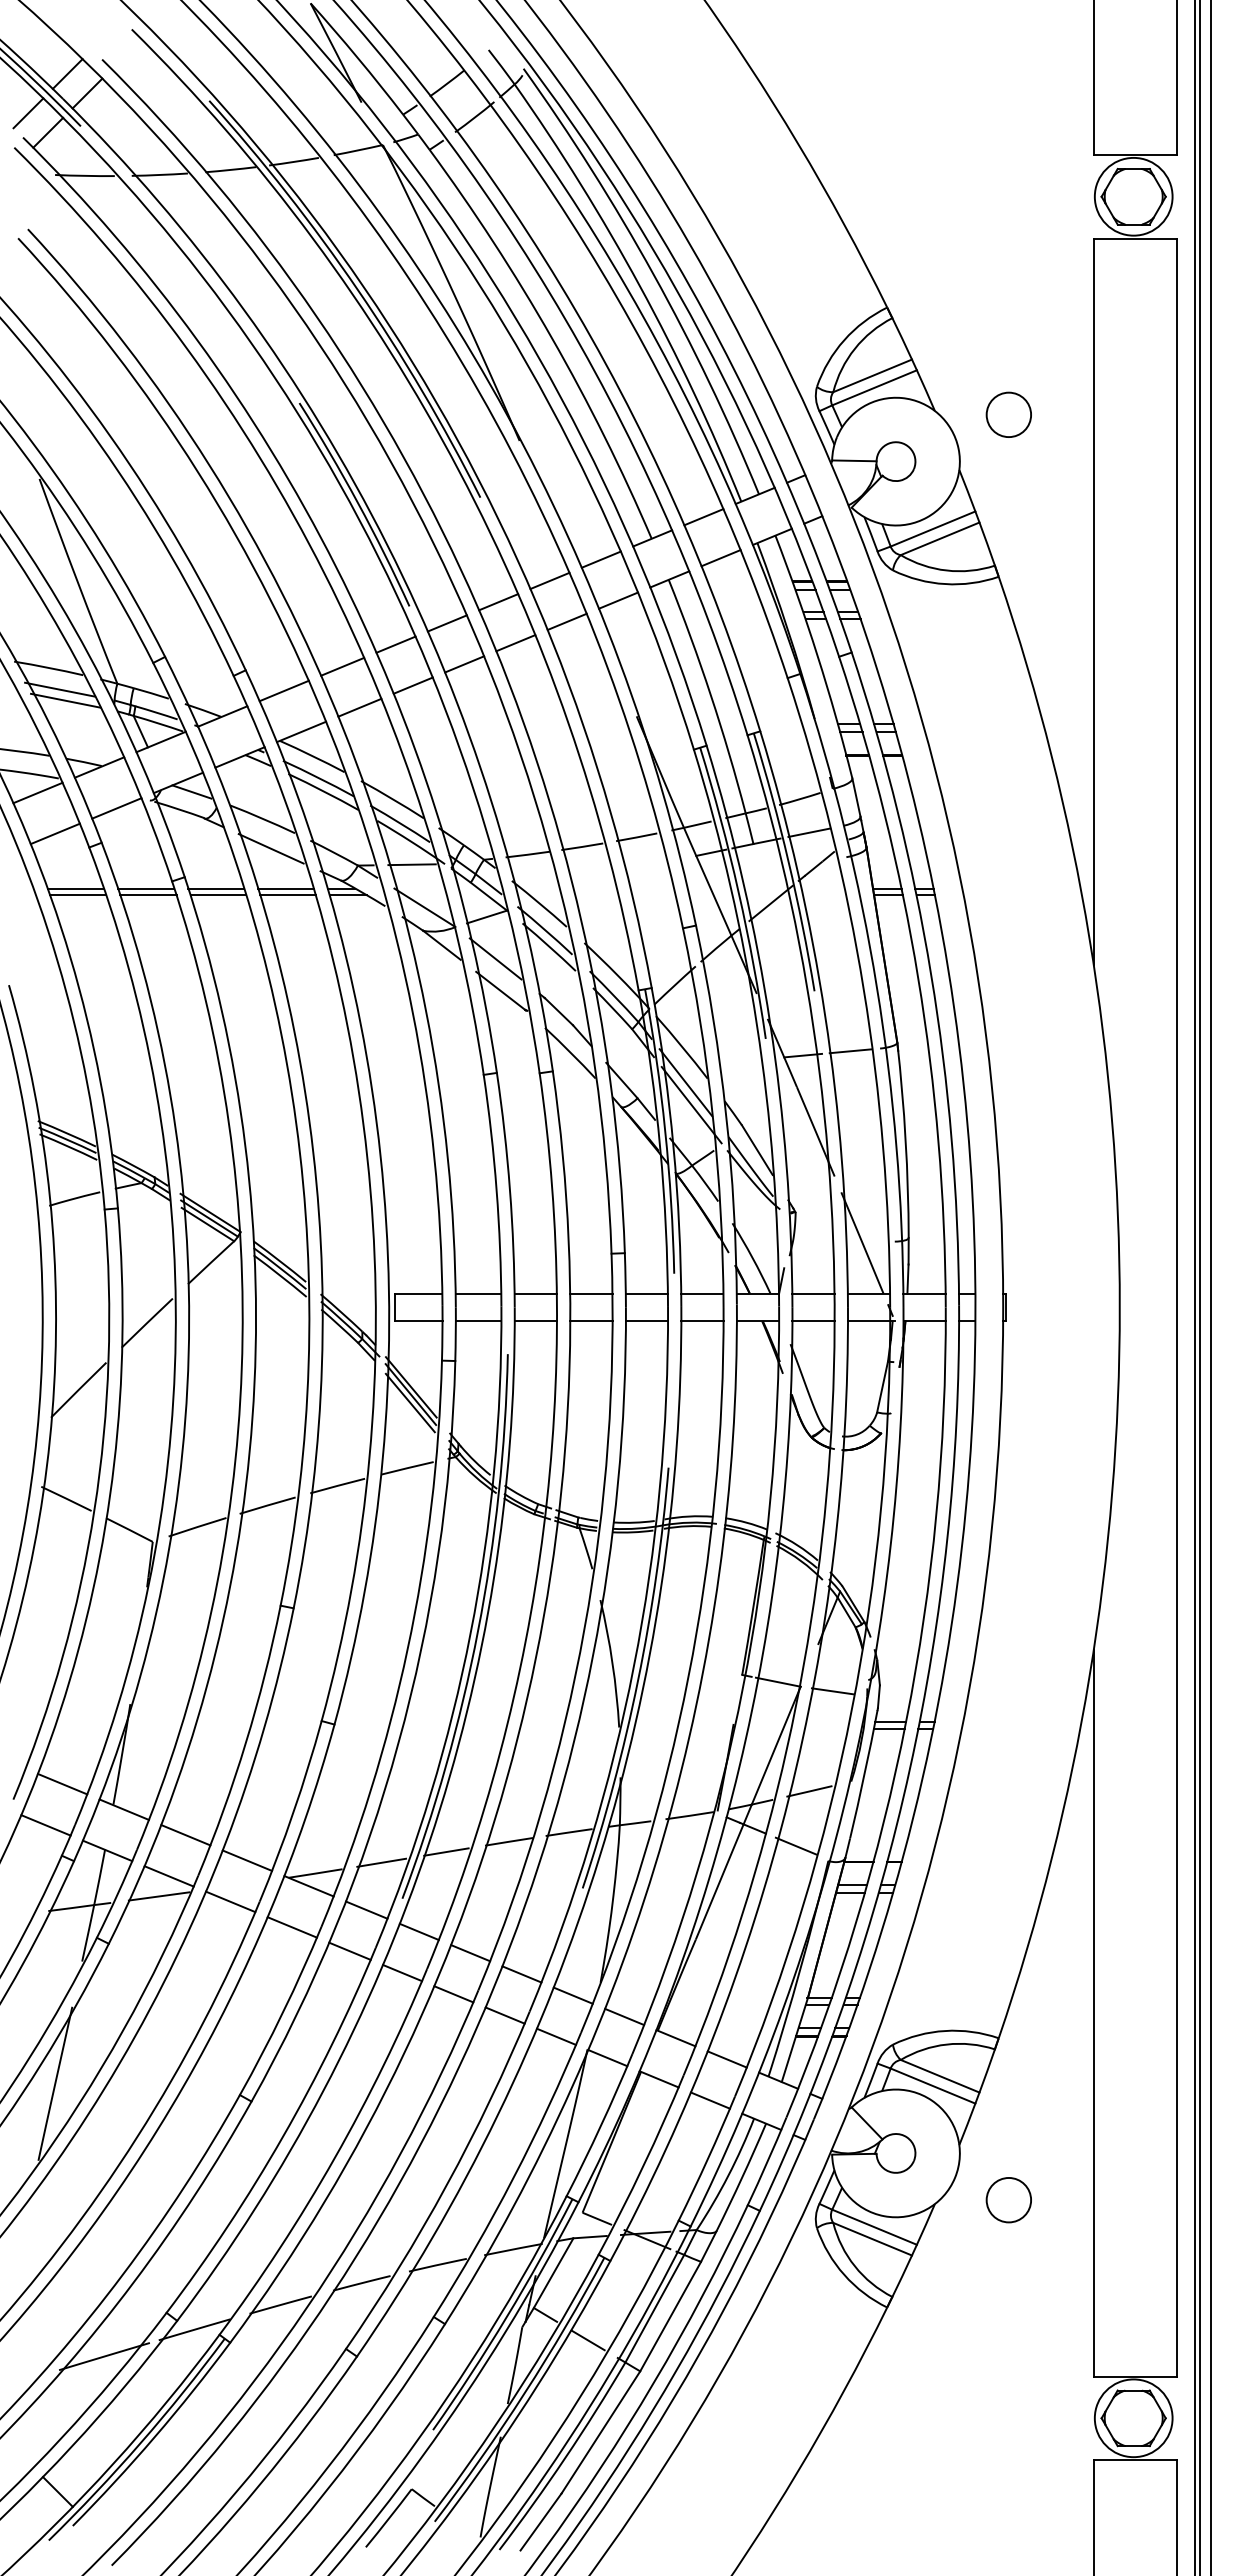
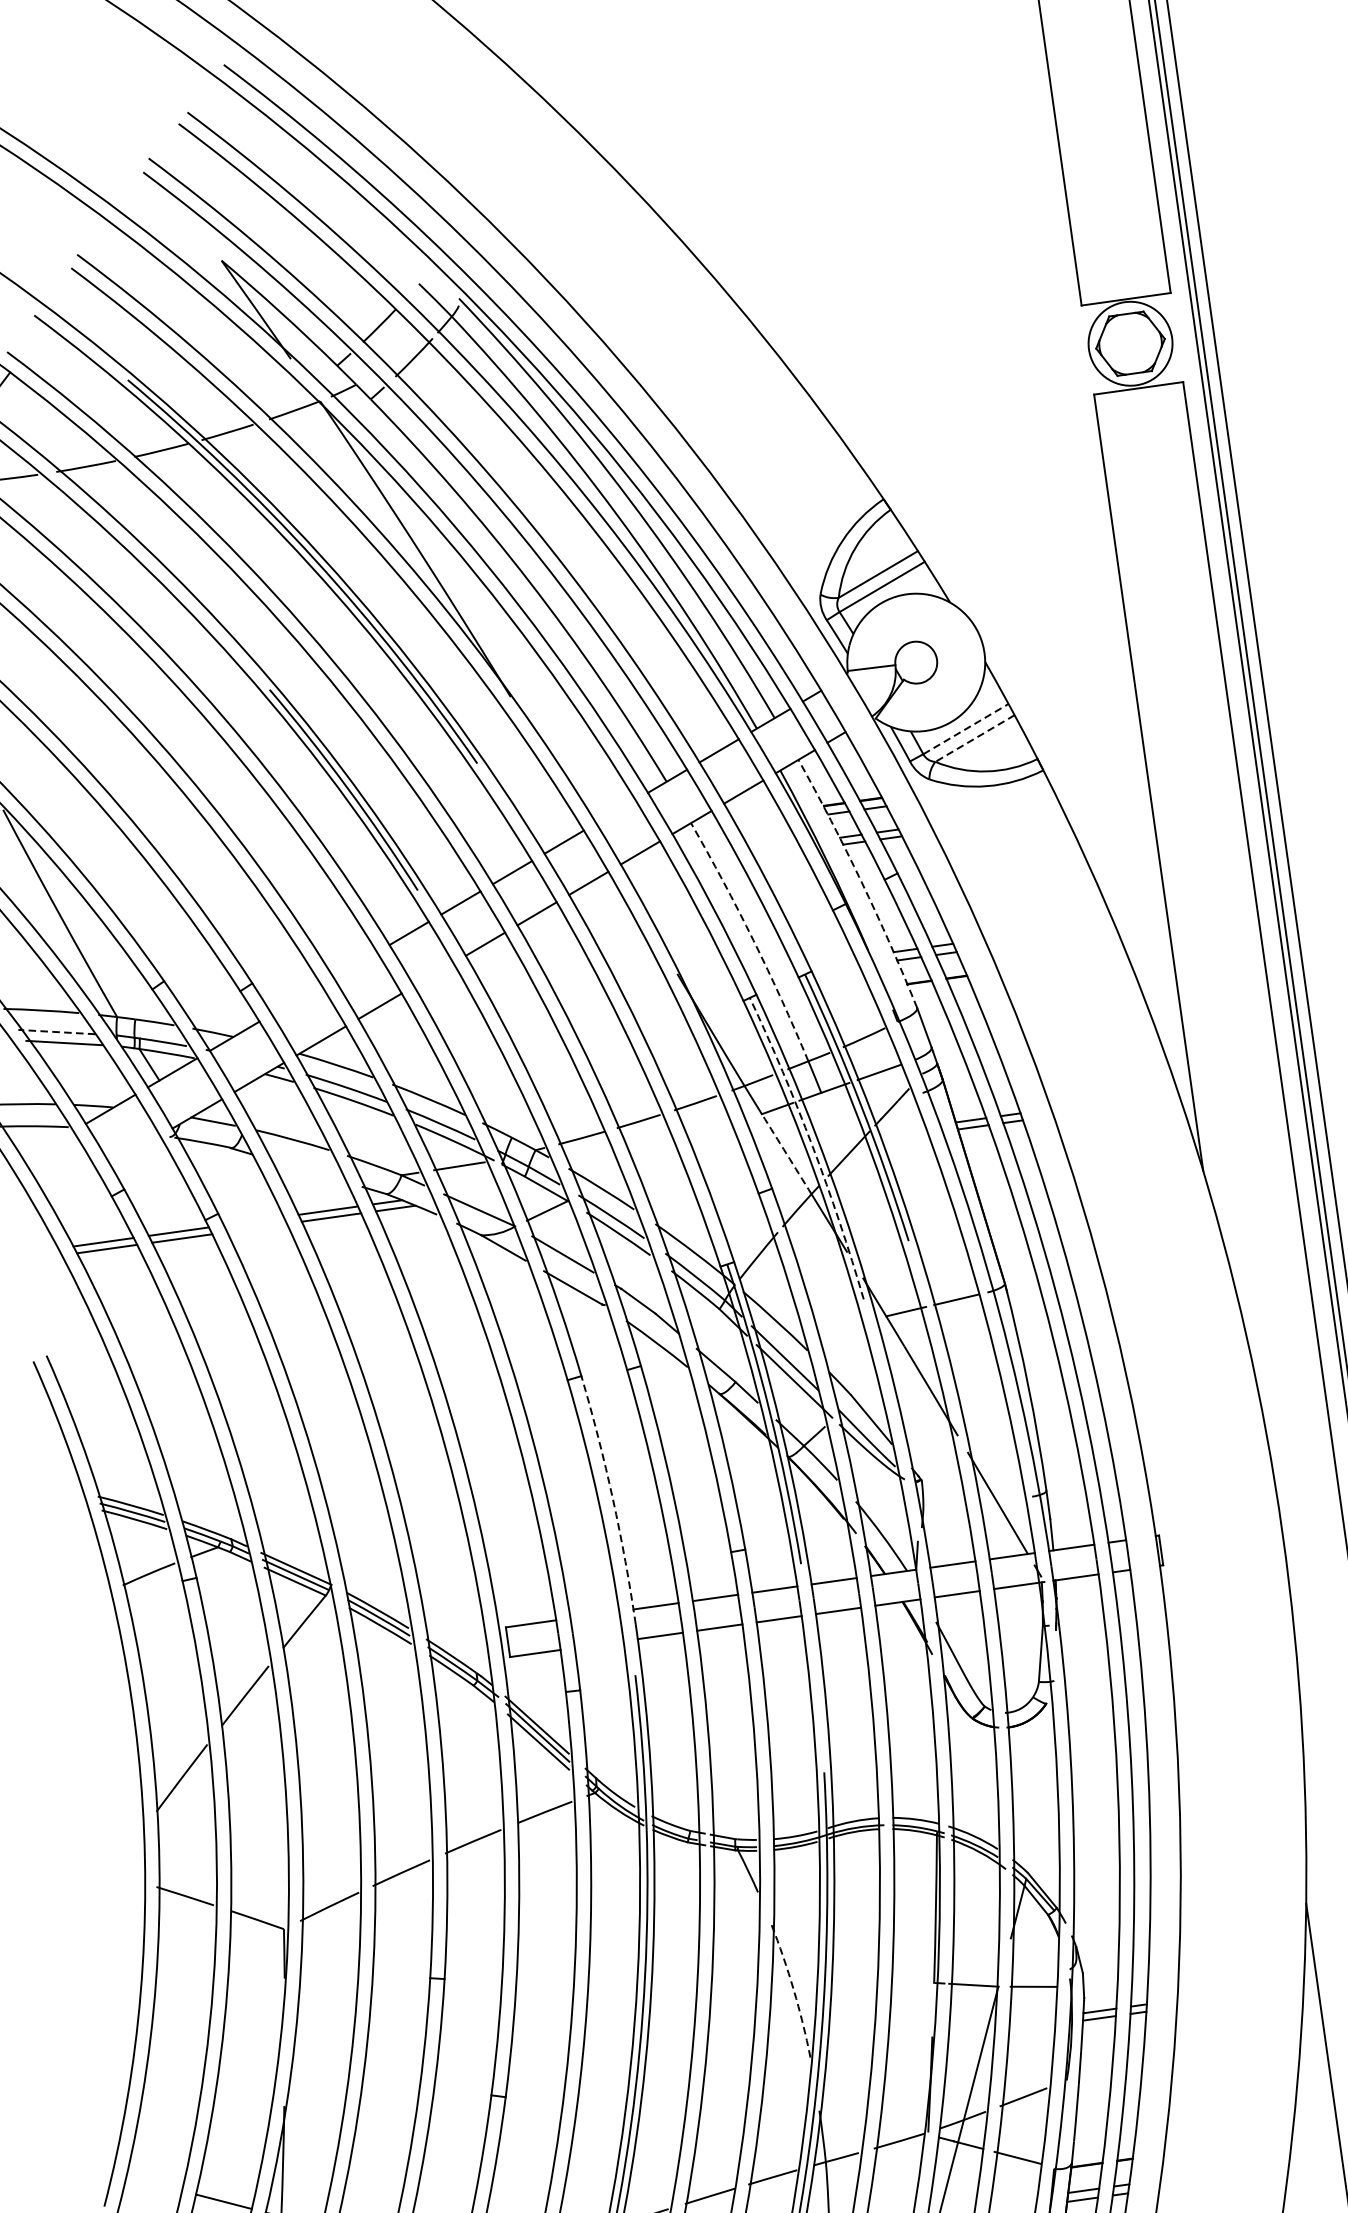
circle: (1008, 414) -> (1029, 595), removed
line: (933, 529) -> (966, 729), solid -> dashed
line: (940, 538) -> (975, 738), solid -> dashed
line: (600, 559) -> (615, 811), removed
arc: (817, 655) -> (861, 881), solid -> dashed
line: (342, 666) -> (355, 964), removed
line: (412, 685) -> (432, 974), removed
line: (60, 689) -> (57, 1031), solid -> dashed
line: (283, 690) -> (295, 999), removed
arc: (710, 695) -> (753, 940), solid -> dashed
line: (37, 792) -> (48, 1145), removed
line: (116, 808) -> (134, 1150), removed
line: (54, 833) -> (72, 1186), removed
line: (270, 848) -> (305, 1170), removed
line: (216, 888) -> (253, 1221), removed
arc: (738, 892) -> (812, 1146), solid -> dashed
line: (218, 895) -> (257, 1228), removed
arc: (713, 895) -> (786, 1153), solid -> dashed
arc: (509, 1189) -> (612, 1498), solid -> dashed
line: (478, 1293) -> (594, 1614), removed
line: (478, 1321) -> (599, 1644), removed
arc: (612, 1663) -> (793, 1990), solid -> dashed

